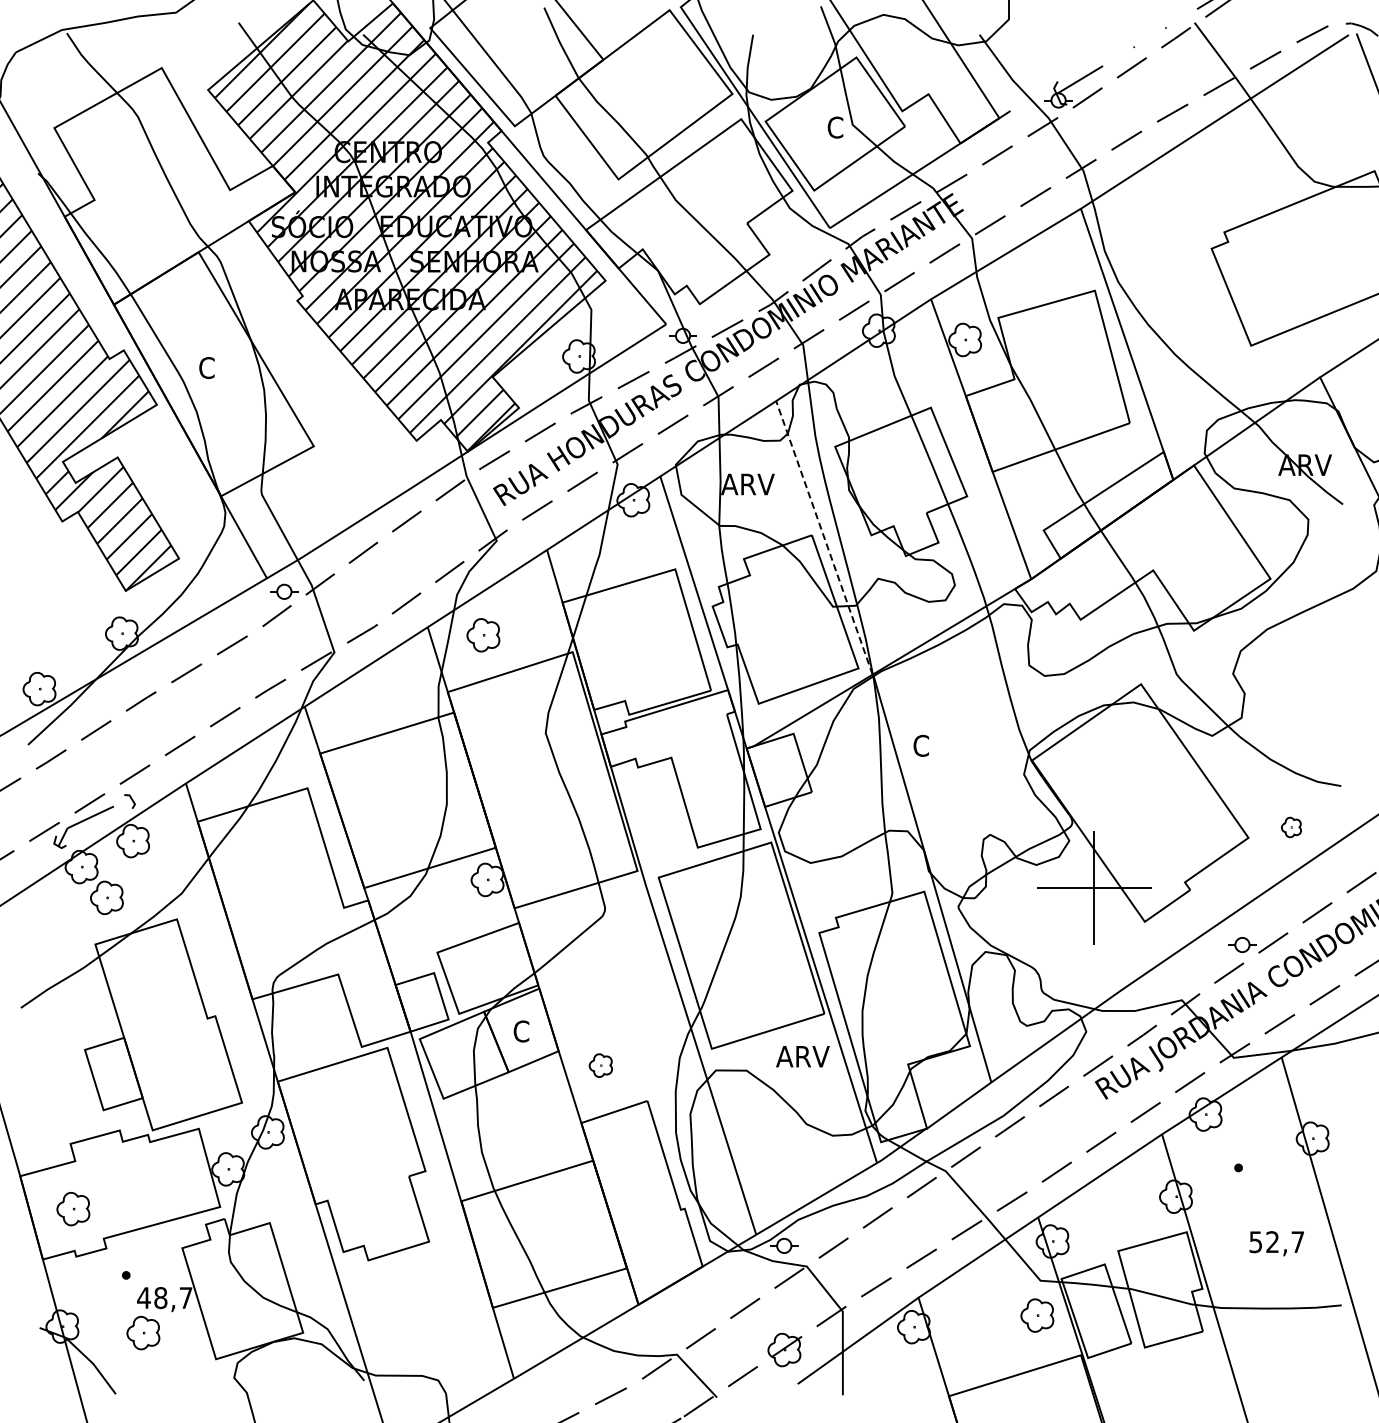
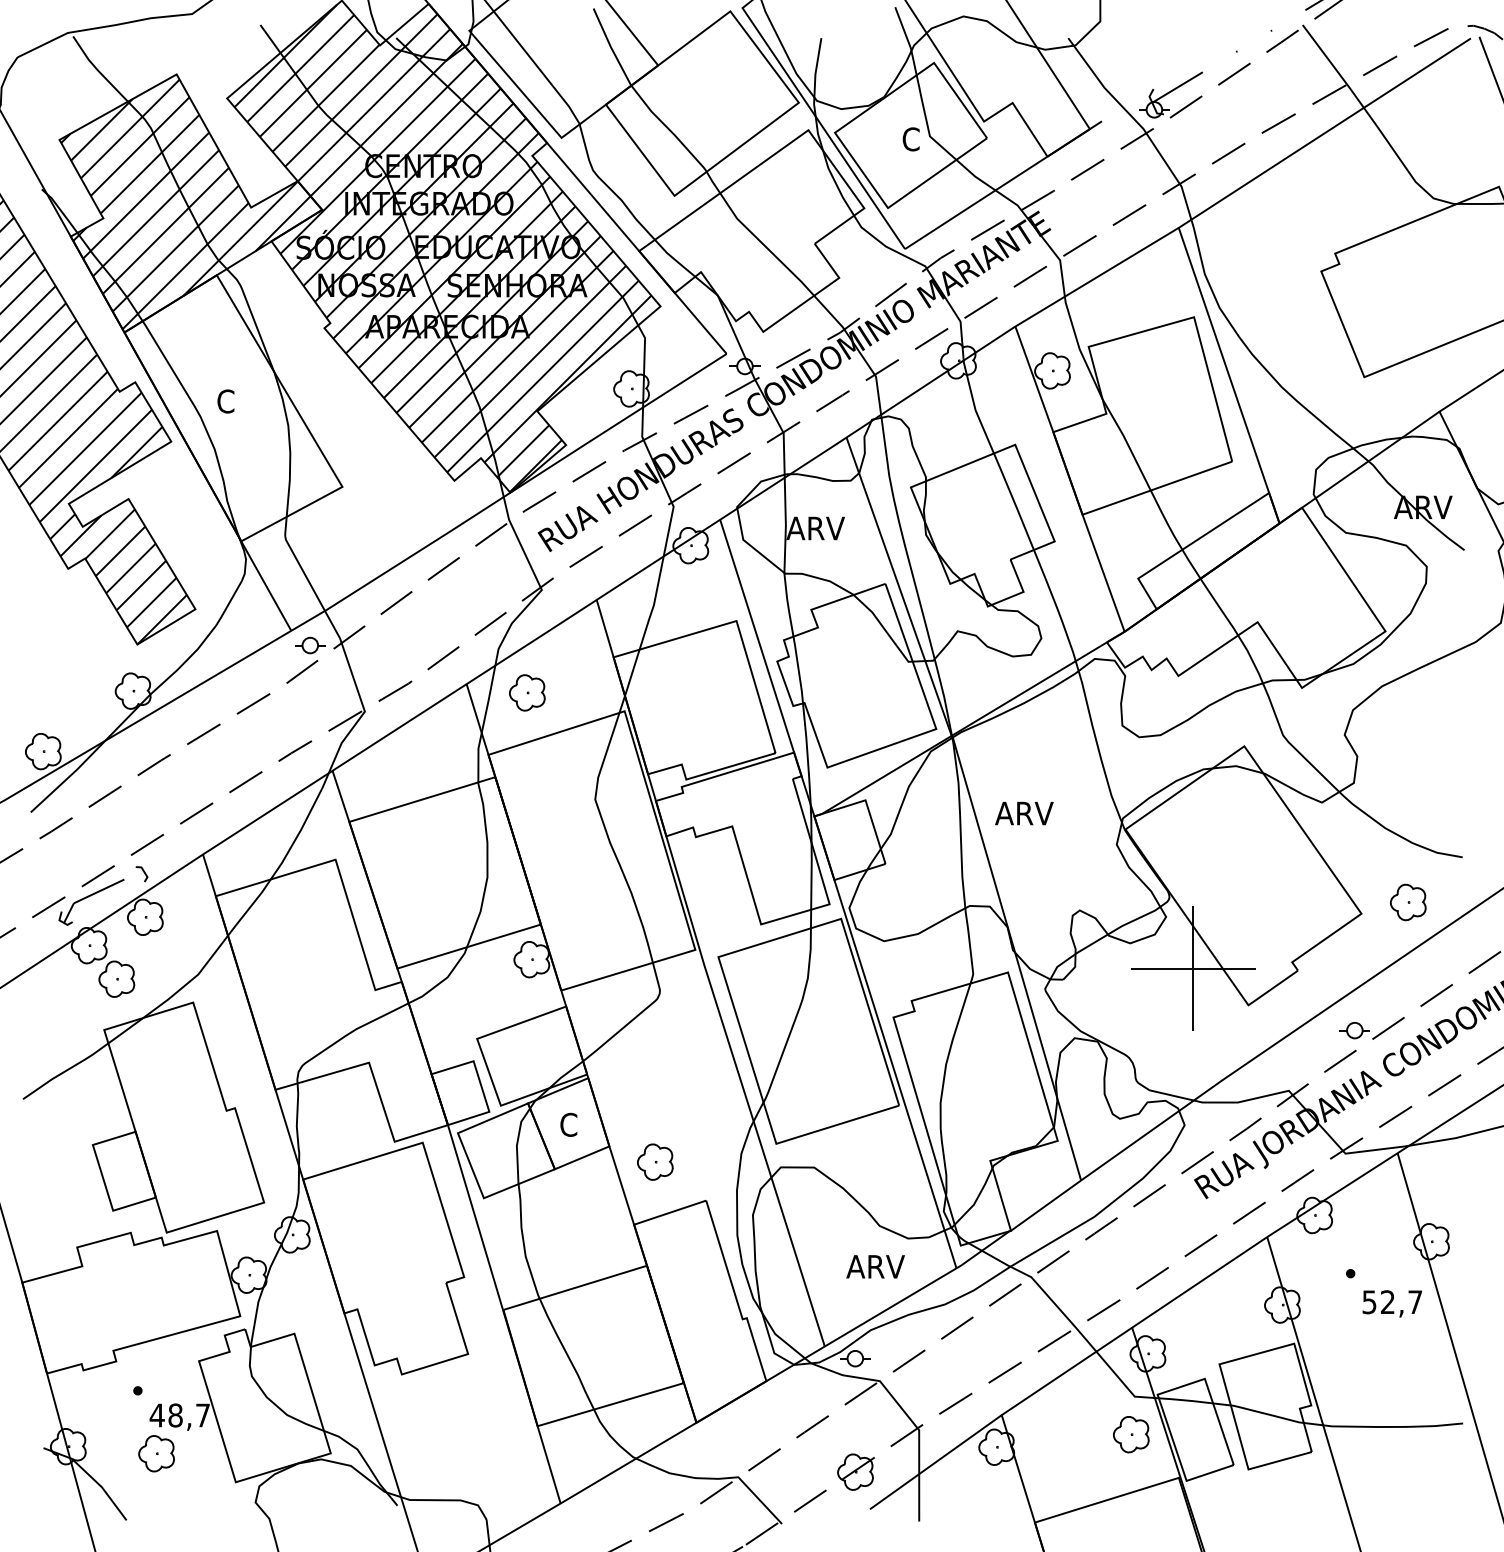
hatch: (169, 186) -> (185, 203), added
line: (824, 537) -> (899, 586), dashed -> solid
text: (939, 745) -> (1024, 813), C -> ARV
part: (1291, 827) -> (1408, 902), size x1.67
text: (802, 1056) -> (875, 1266), moved
part: (600, 1065) -> (654, 1161), size x1.43
part: (73, 1209) -> (80, 1318), removed
text: (1276, 1243) -> (1392, 1303), moved

